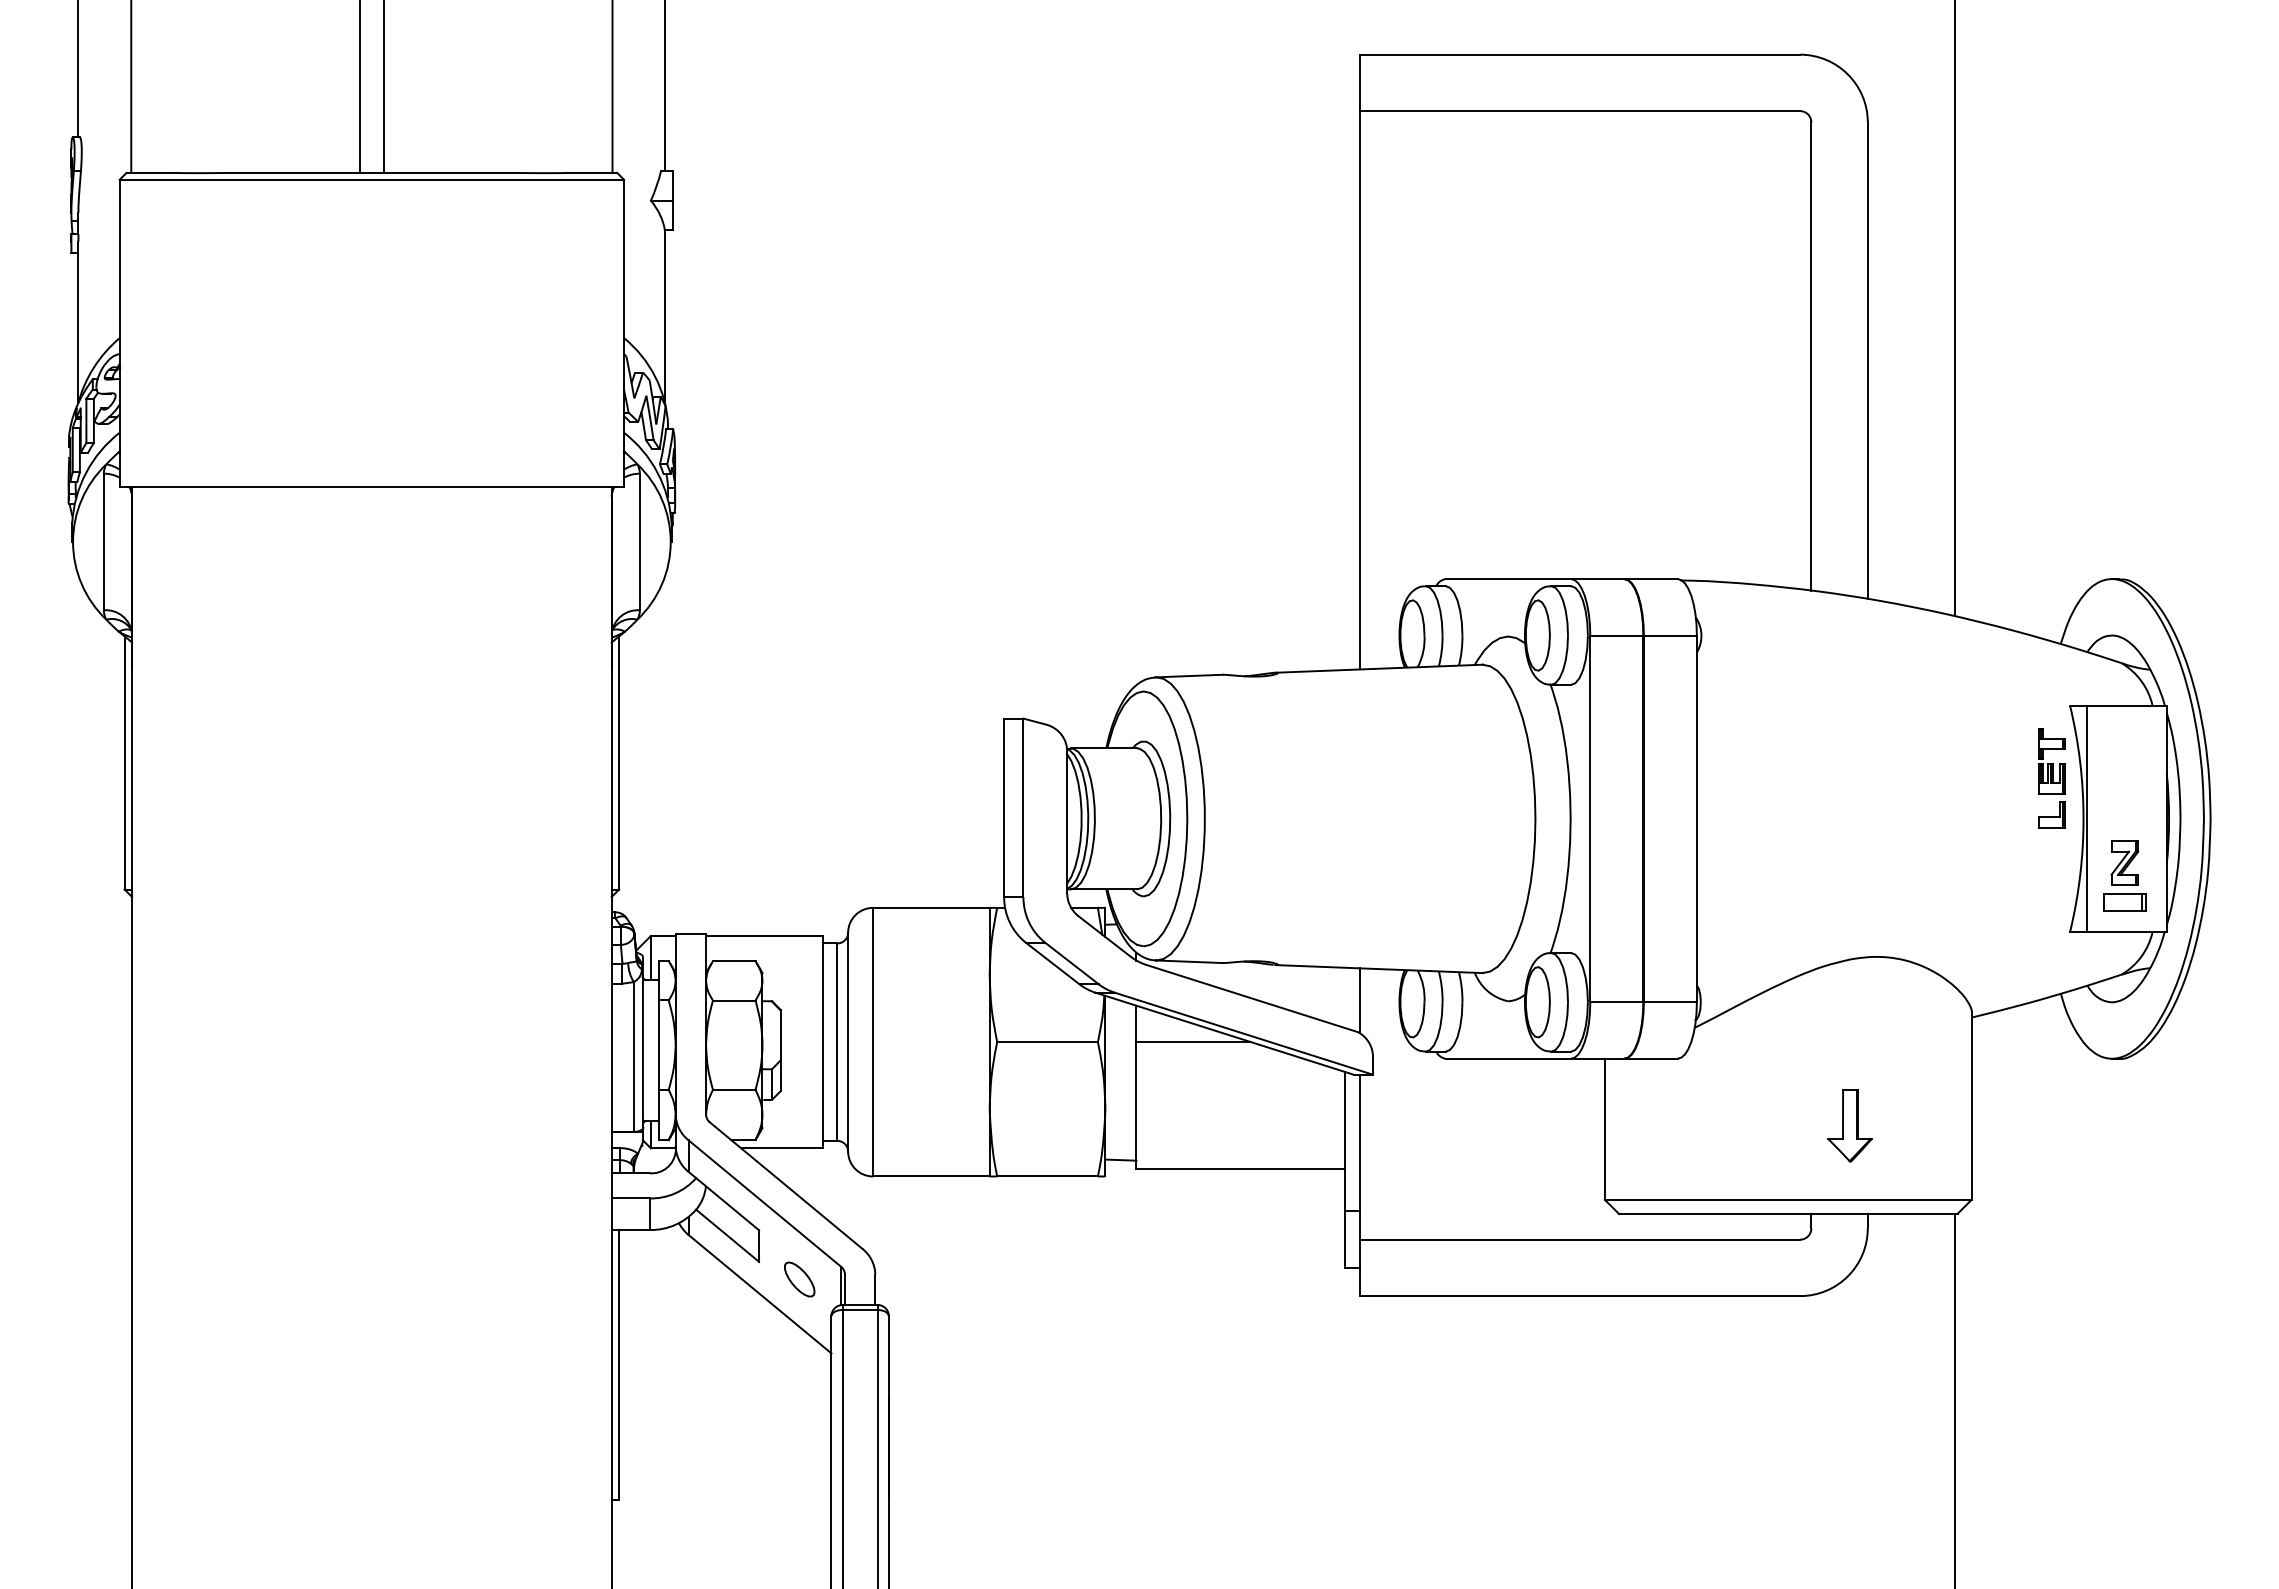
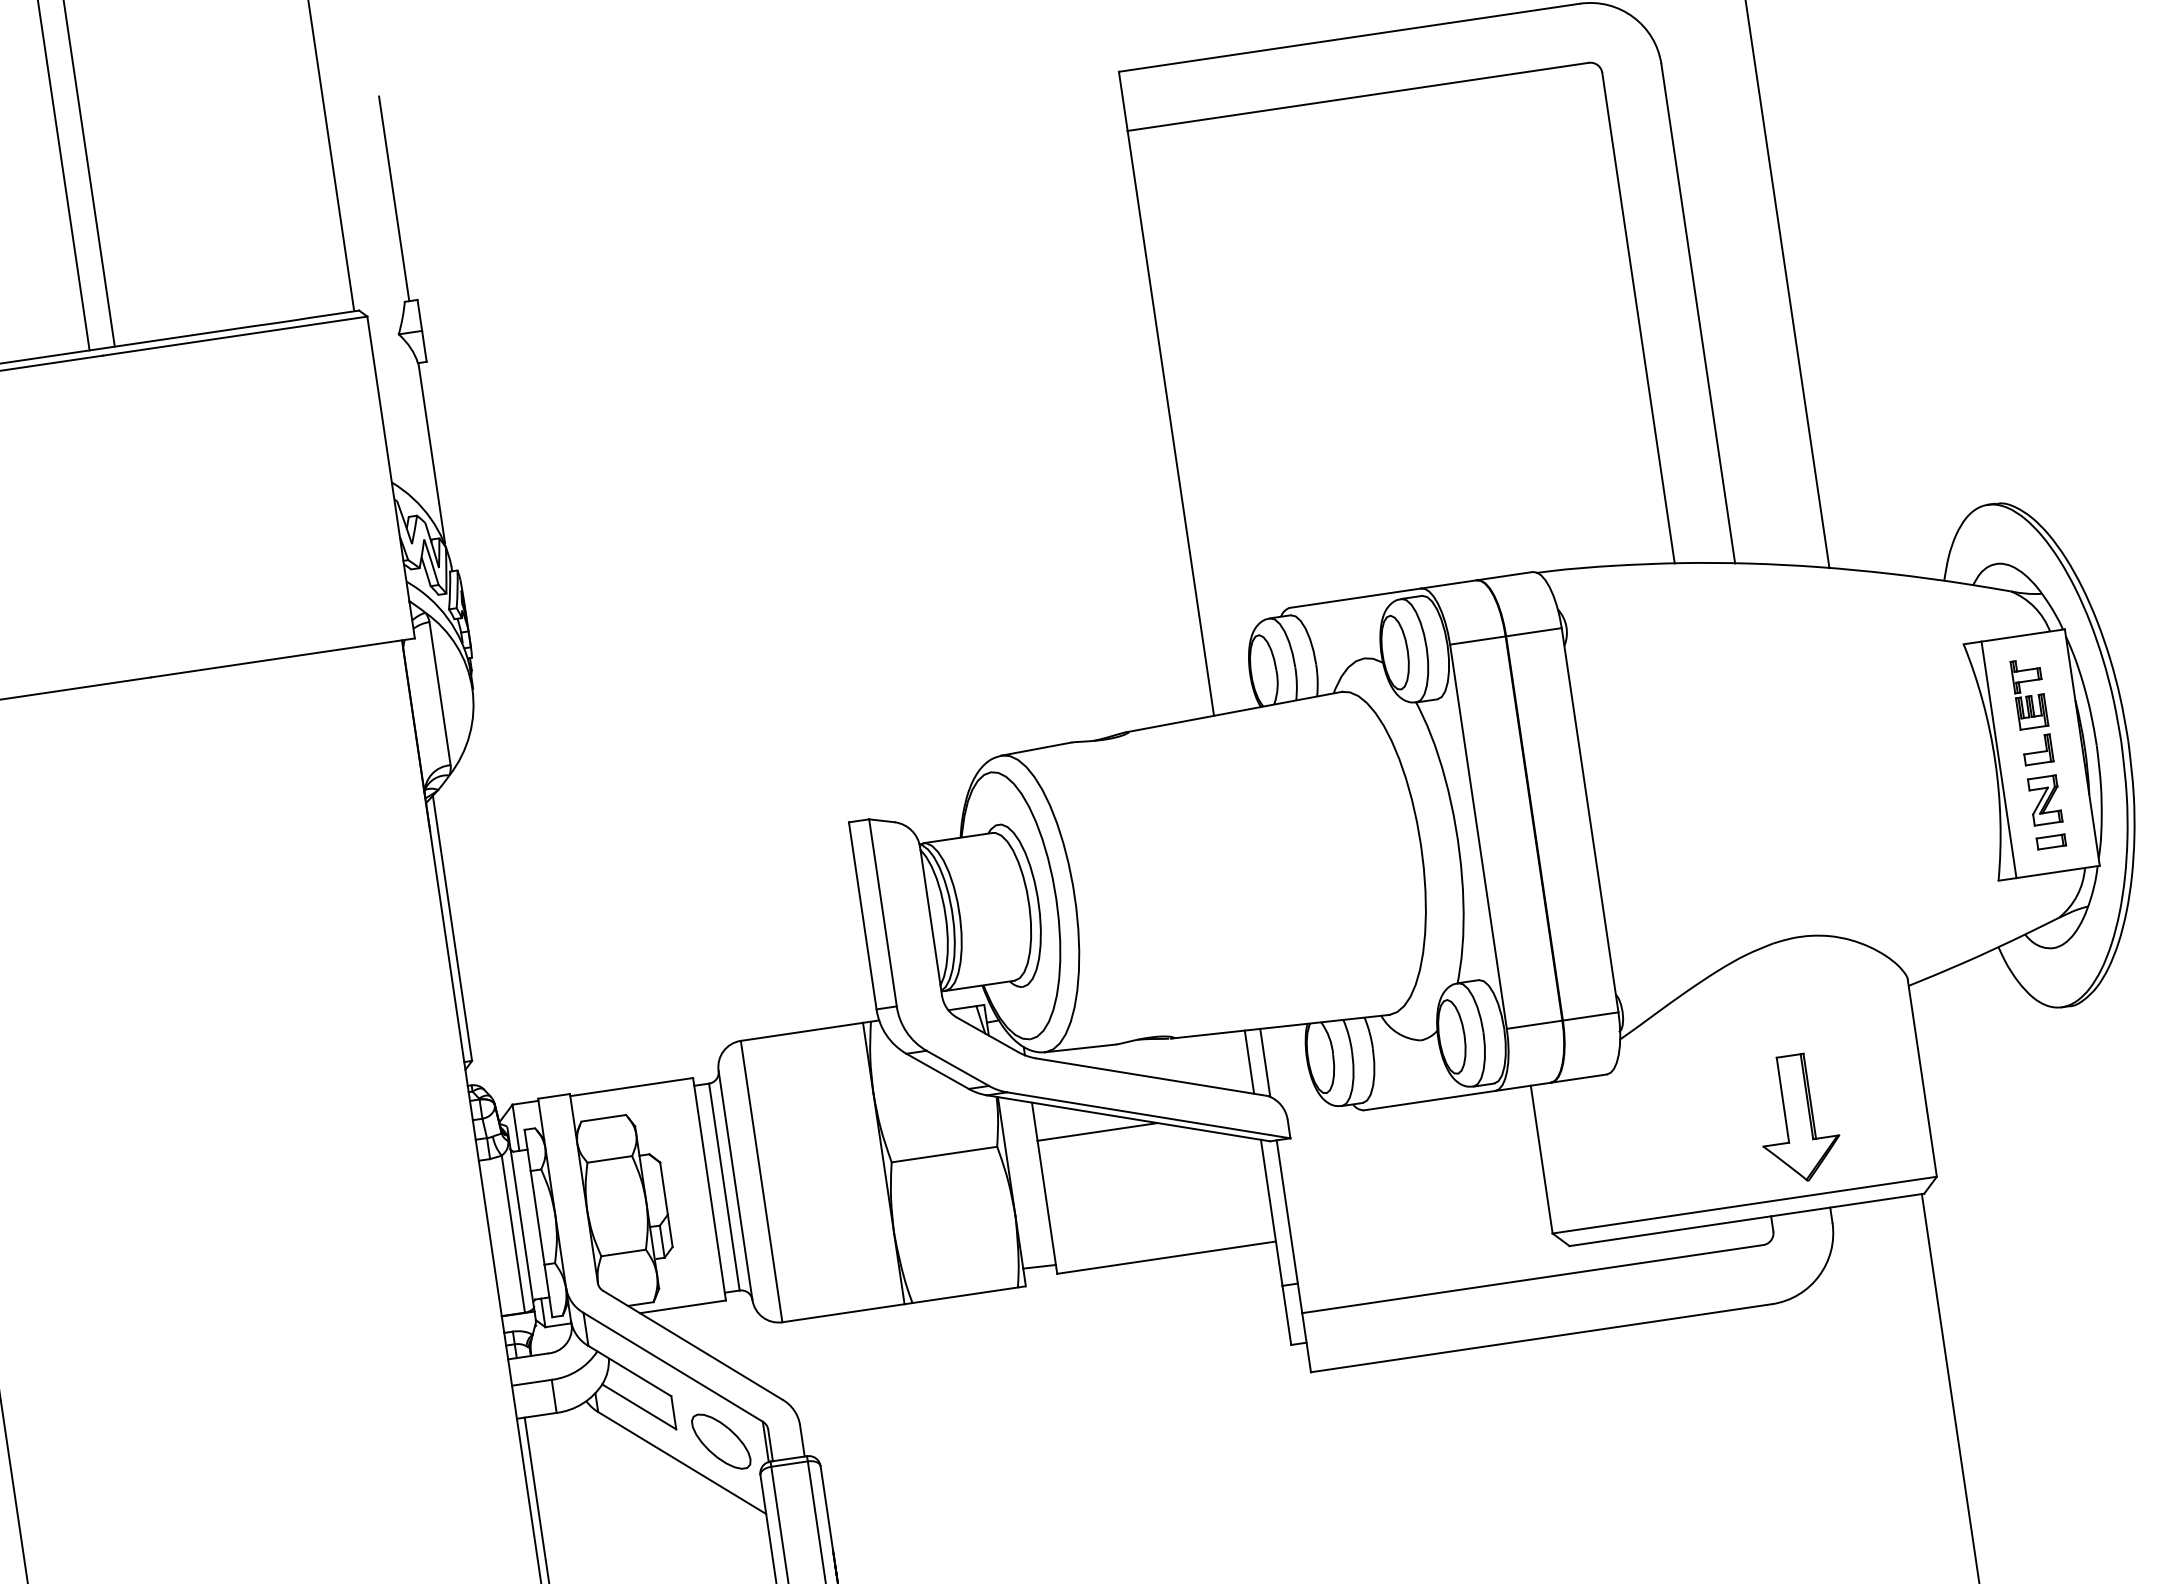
part: (2051, 778) -> (2031, 711), moved
part: (2124, 902) -> (2050, 841), size x0.62
line: (1345, 997) -> (1249, 1061), added
part: (1849, 1125) -> (1797, 1117), size x1.67
part: (799, 1279) -> (721, 1441), size x1.67

